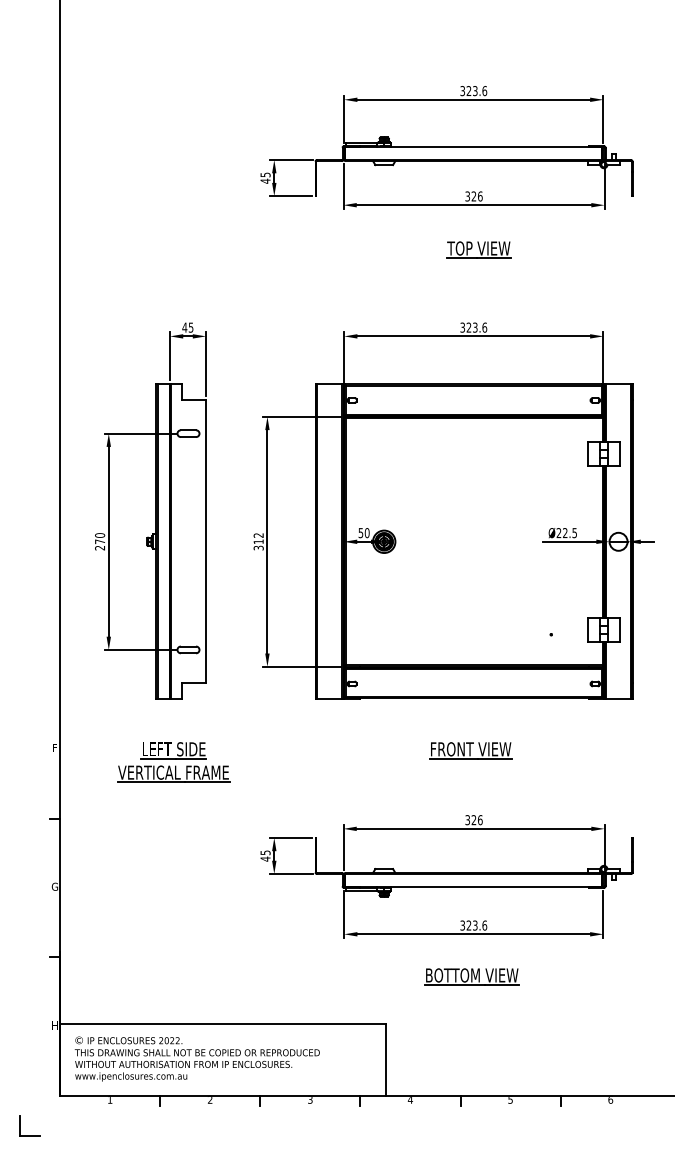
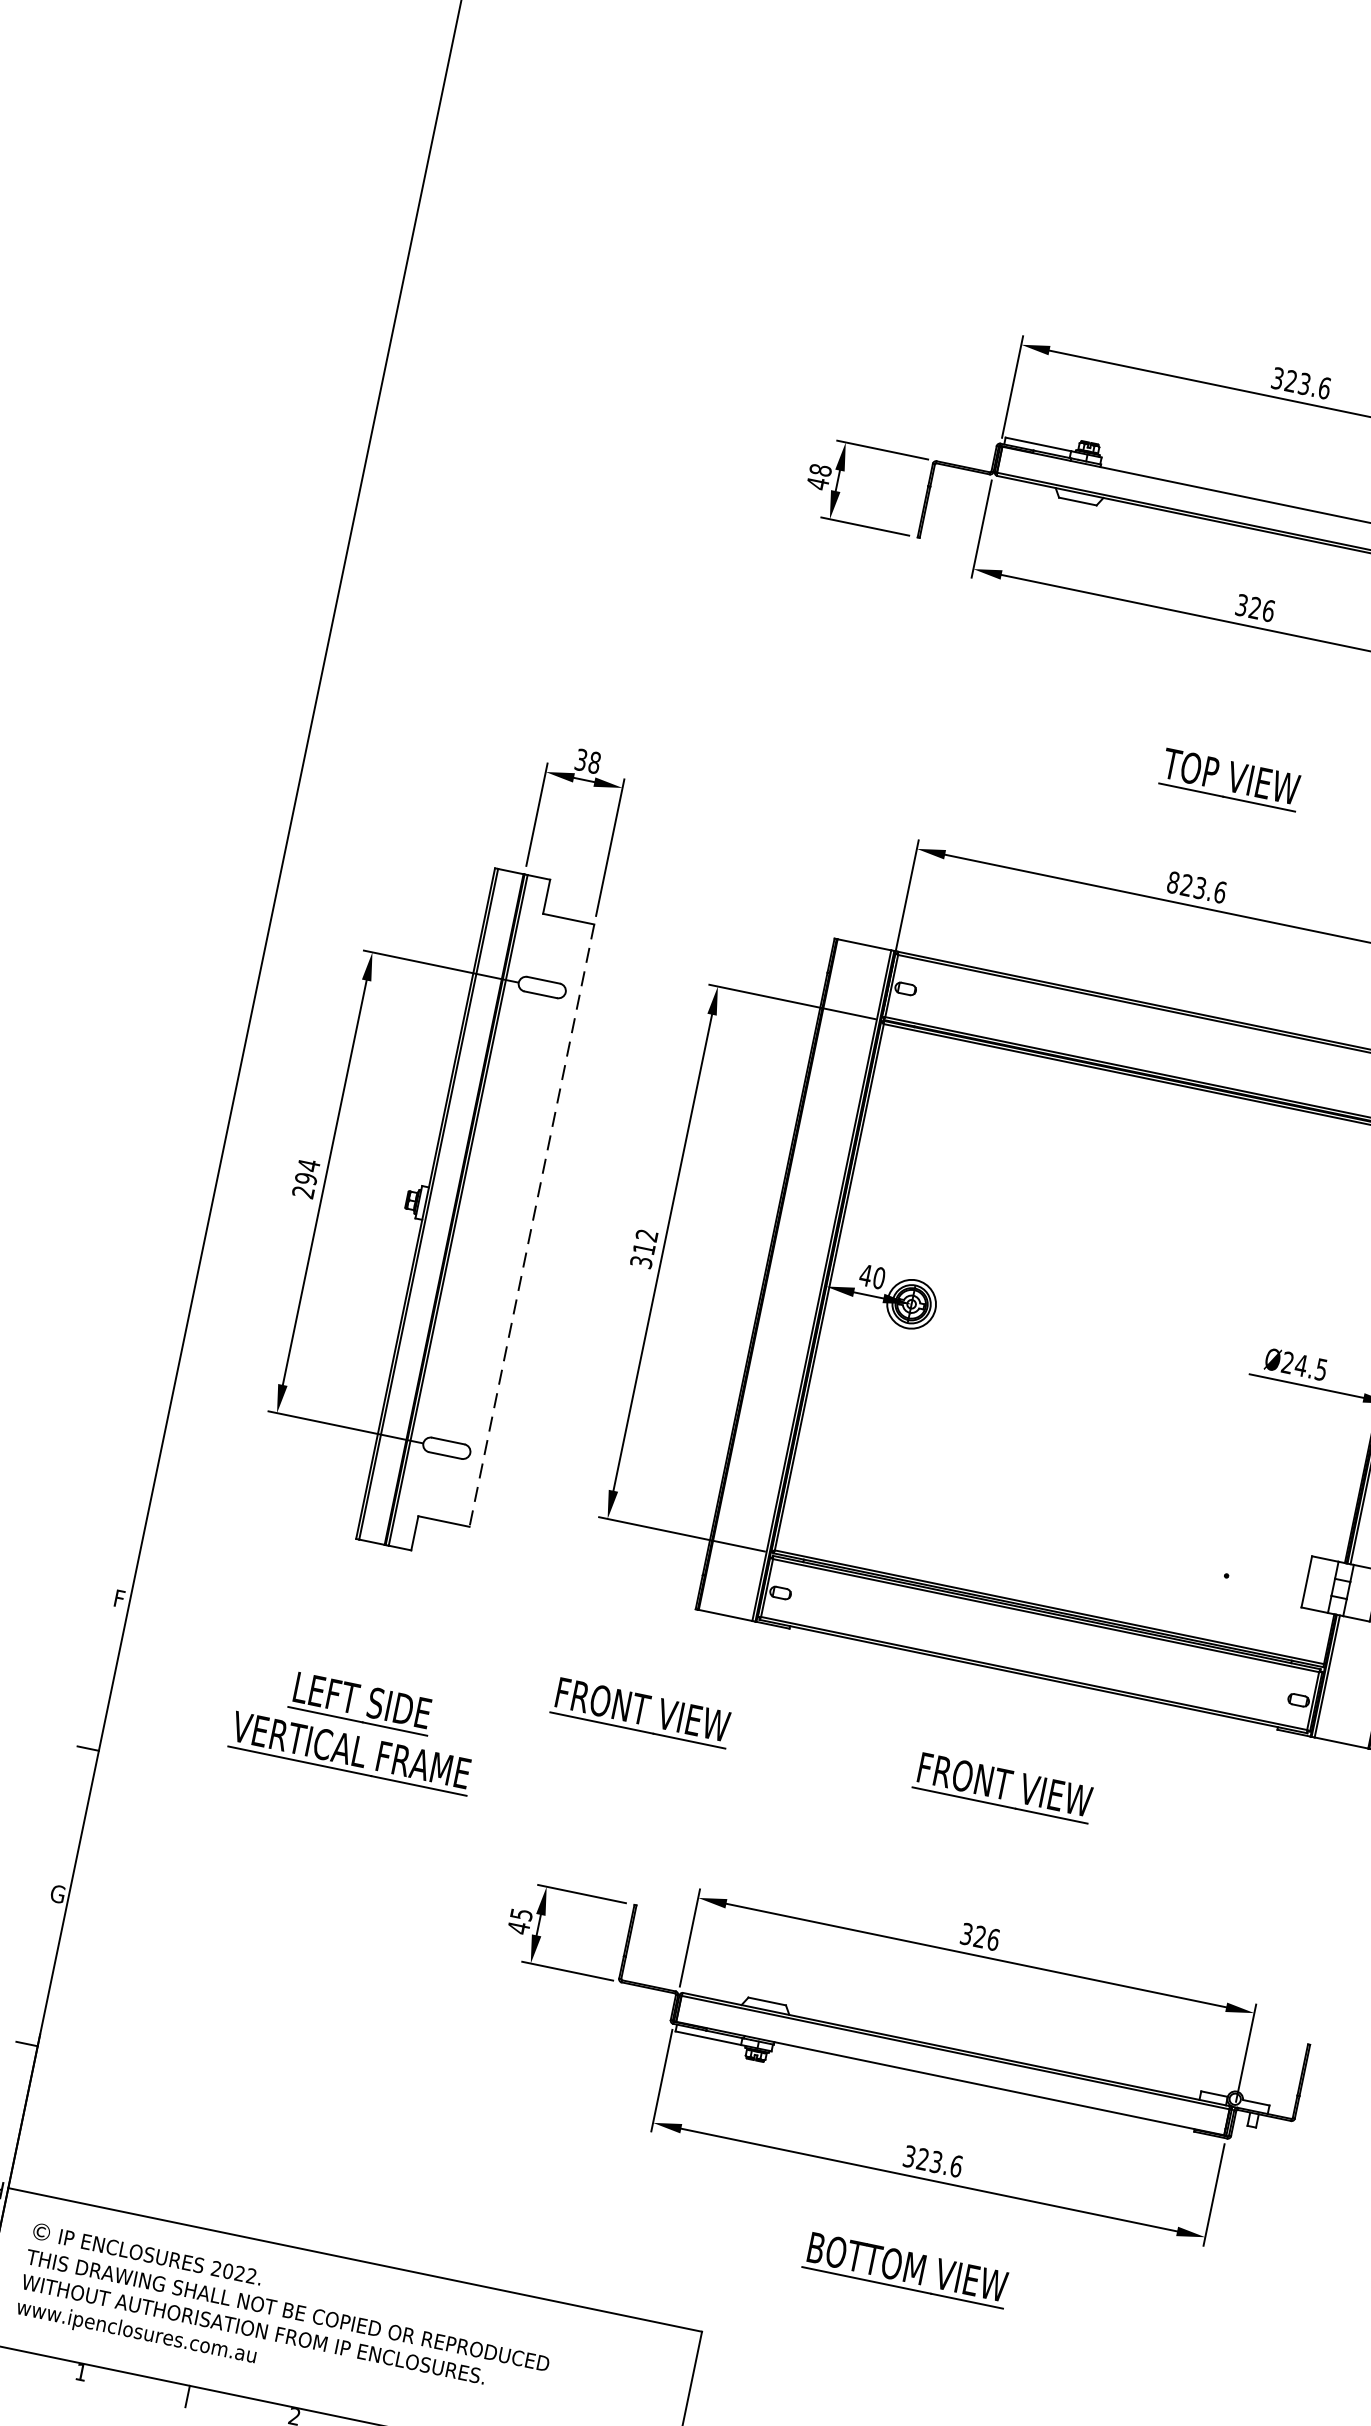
text: (265, 174) -> (820, 469), 45 -> 48
part: (478, 249) -> (1229, 778), moved
text: (187, 327) -> (586, 760), 45 -> 38
text: (462, 327) -> (1172, 882), 323.6 -> 823.6
text: (360, 533) -> (864, 1276), 50 -> 40
text: (564, 533) -> (1299, 1366), Ø22.5 -> Ø24.5
text: (100, 538) -> (308, 1172), 270 -> 294
line: (206, 542) -> (532, 1227), solid -> dashed
part: (300, 750) -> (641, 1711), added
part: (173, 762) -> (355, 1728), moved

